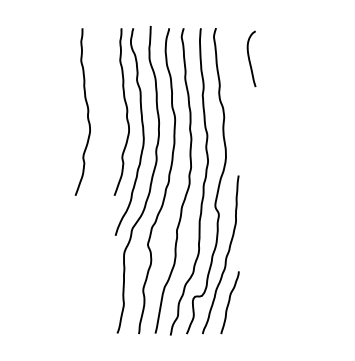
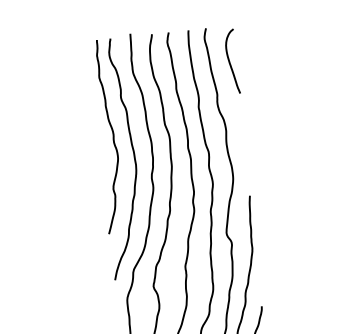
curve: (250, 59) -> (231, 62), moved
curve: (87, 111) -> (67, 140), removed

